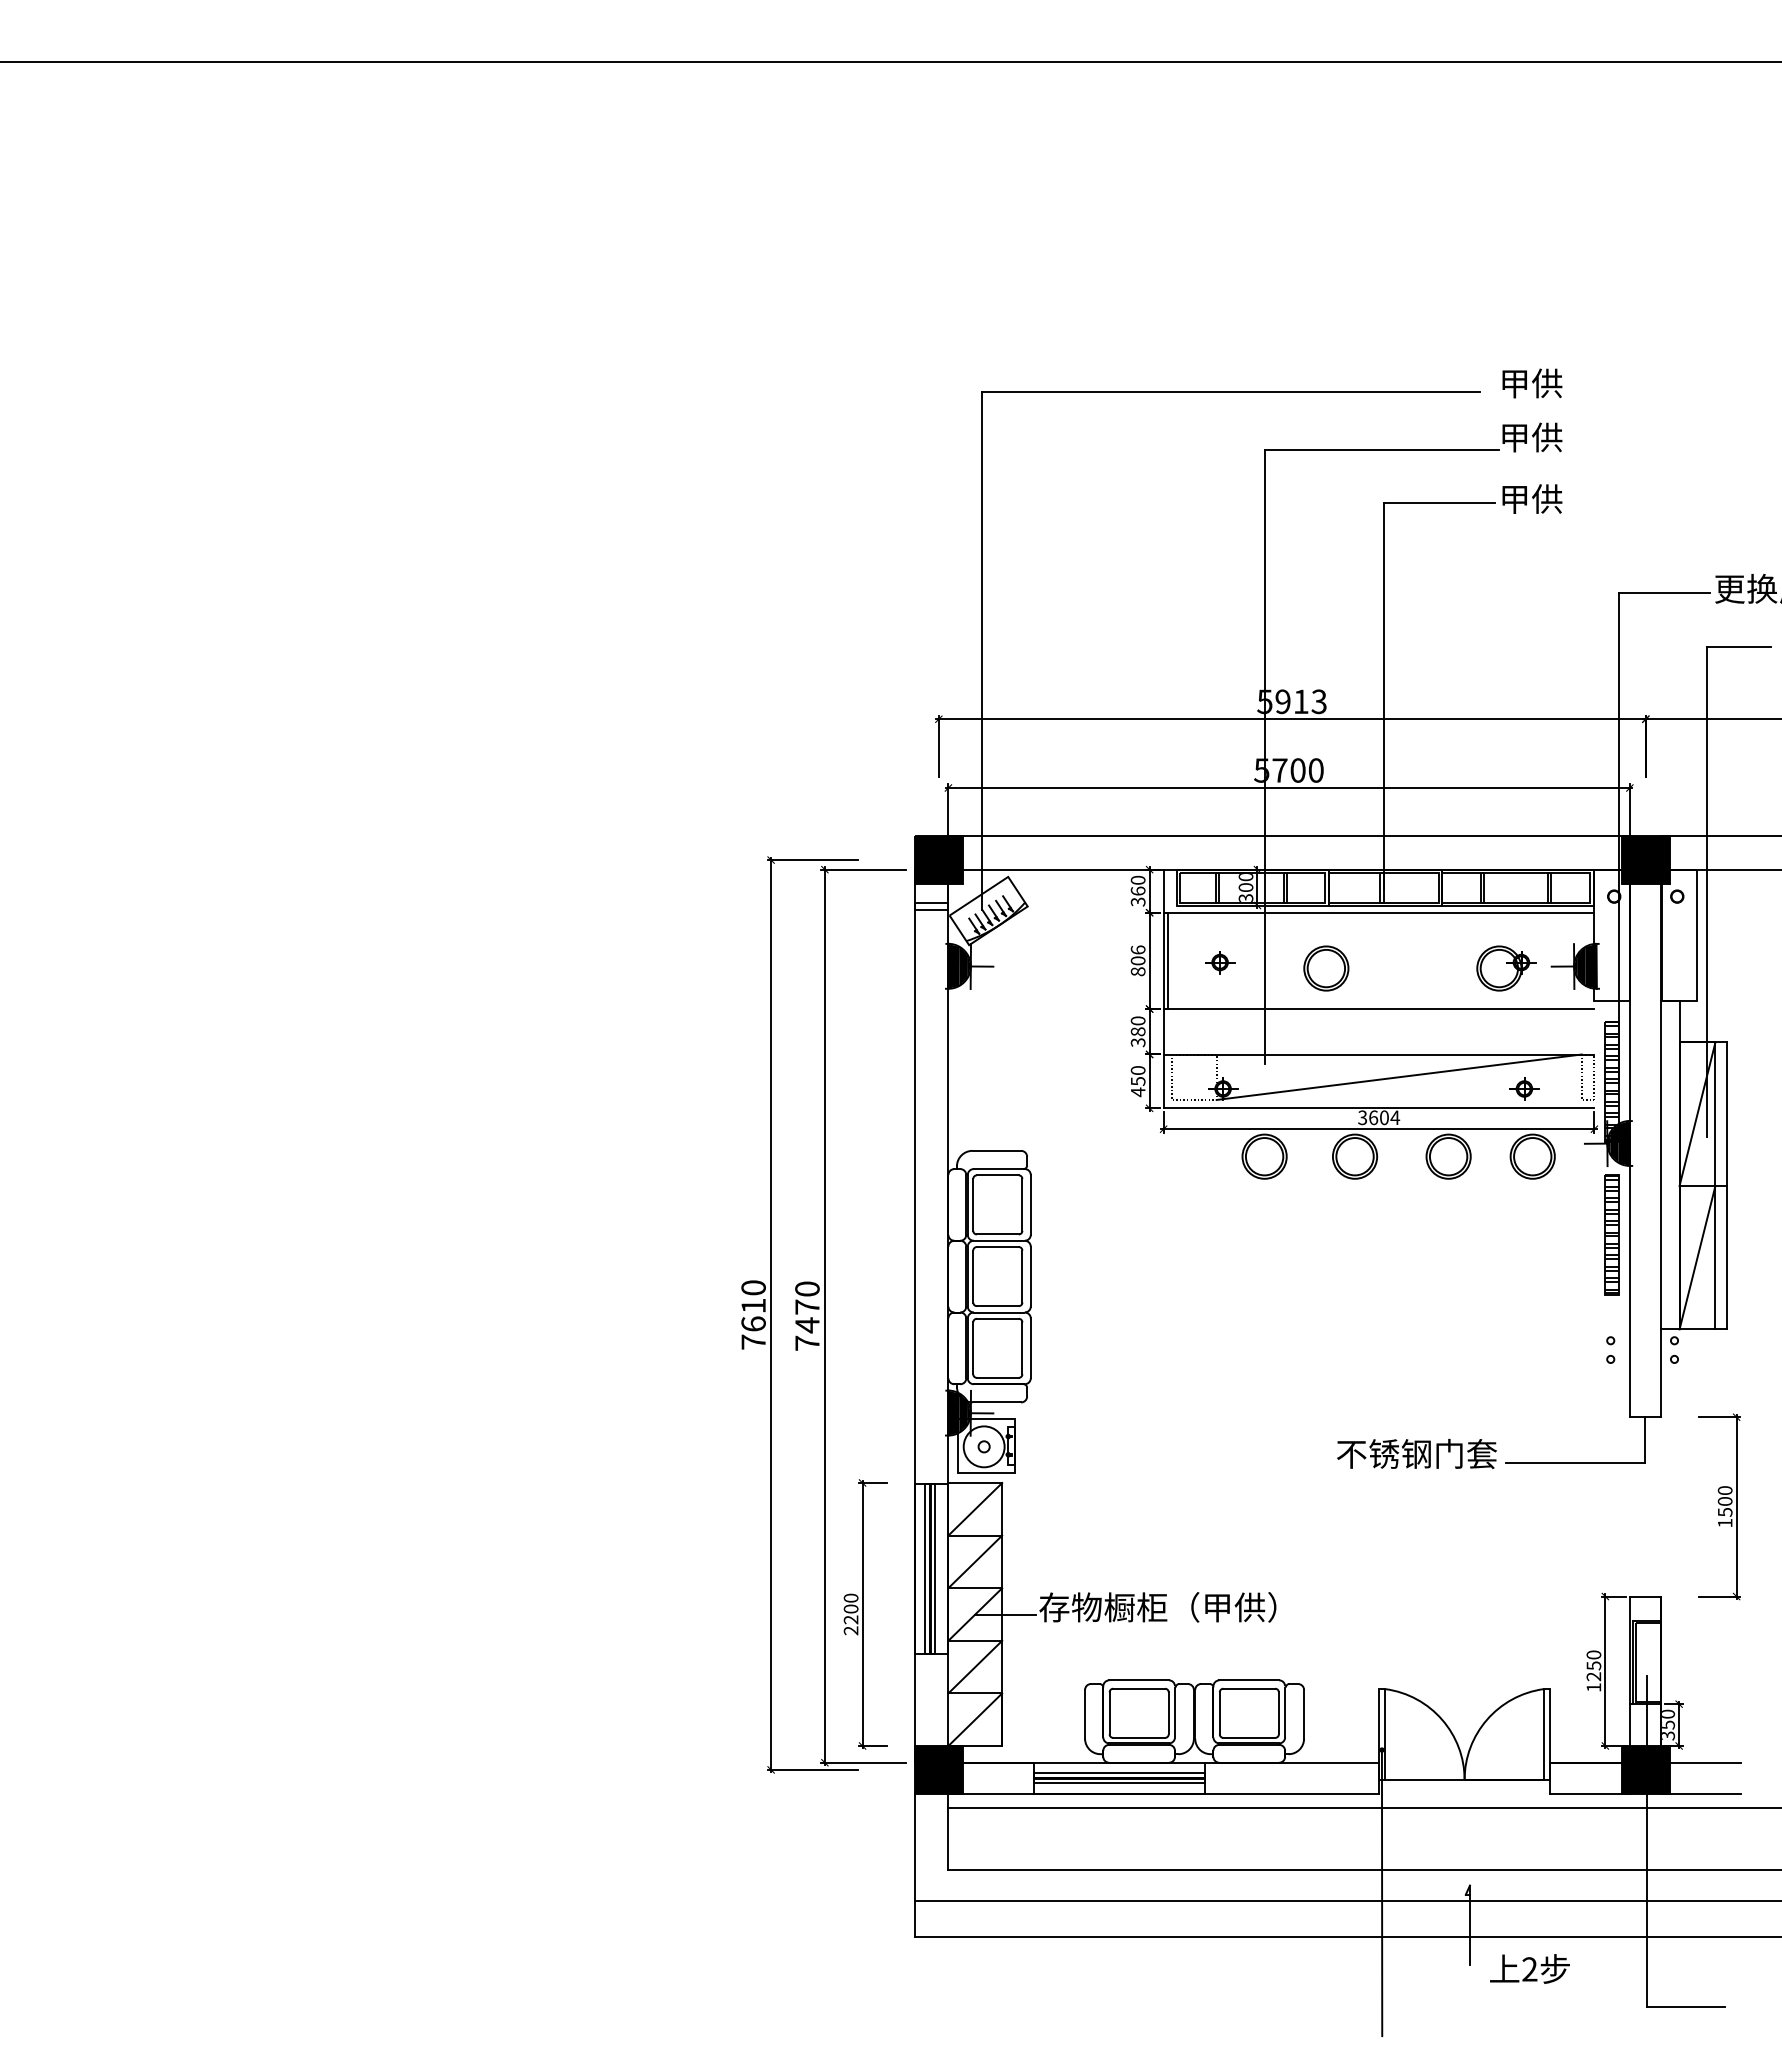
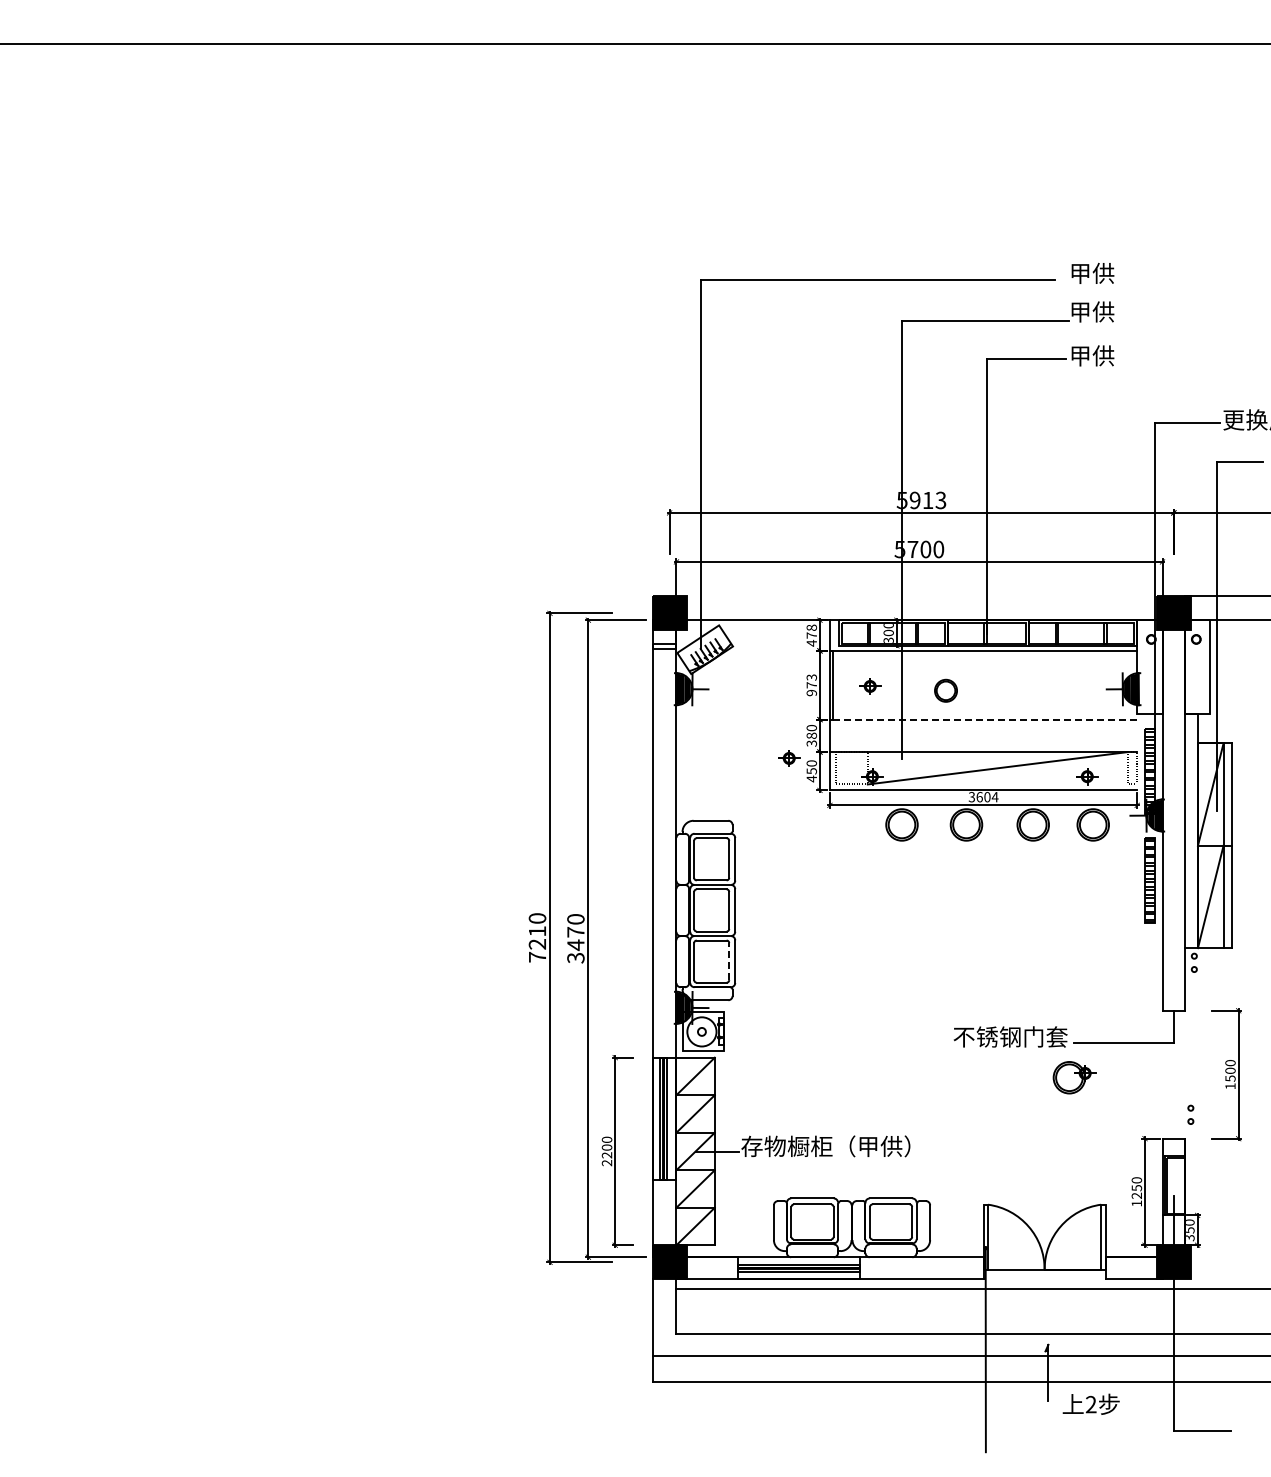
line: (1289, 836) -> (919, 596), removed
text: (1137, 891) -> (811, 635), 360 -> 478
text: (1137, 961) -> (811, 685), 806 -> 973
part: (1325, 968) -> (945, 690), size x0.7
part: (1506, 968) -> (1074, 1077), moved
line: (1378, 1008) -> (983, 719), solid -> dashed
part: (1106, 1063) -> (789, 758), added
text: (753, 1322) -> (537, 943), 7610 -> 7210
text: (806, 1342) -> (575, 957), 7470 -> 3470
line: (1022, 1348) -> (729, 961), solid -> dashed
part: (1610, 1349) -> (1190, 1114), moved
line: (1705, 1763) -> (1216, 1257), removed
line: (1701, 1793) -> (1213, 1279), removed

